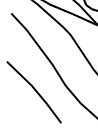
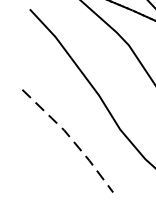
line: (36, 91) -> (71, 139), solid -> dashed

